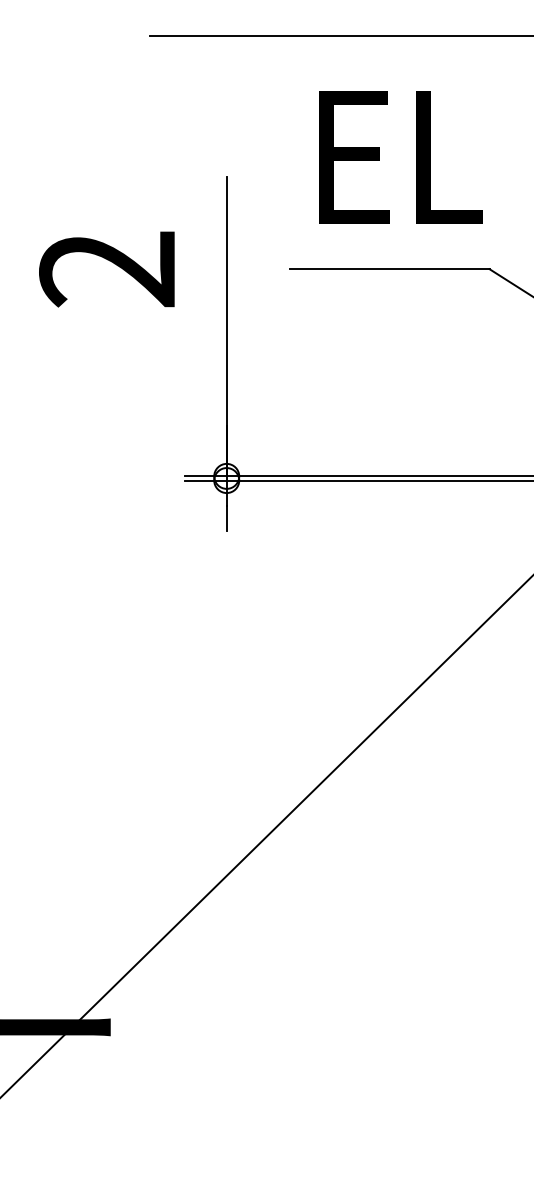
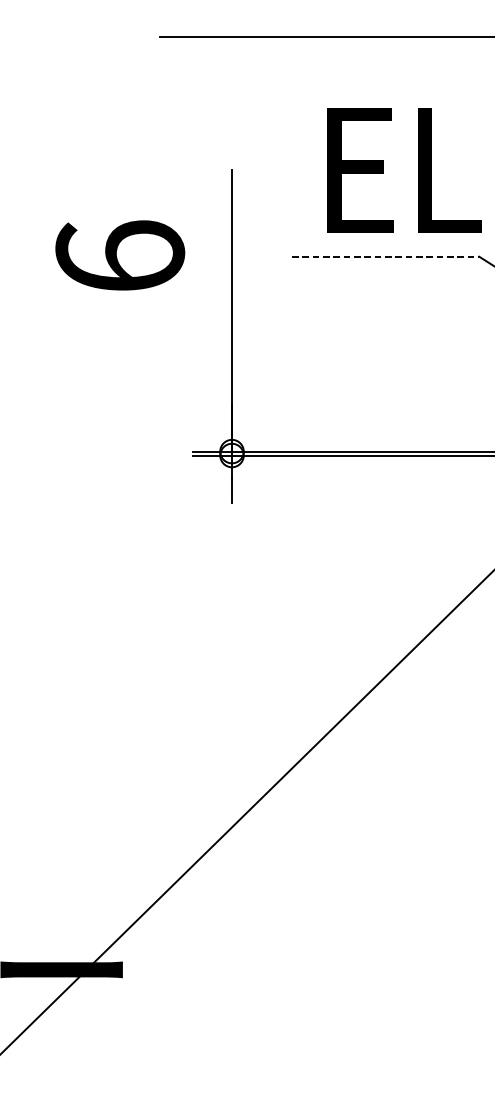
text: (400, 157) -> (403, 170), moved
text: (107, 268) -> (119, 256), 2 -> 6
line: (390, 269) -> (386, 257), solid -> dashed

